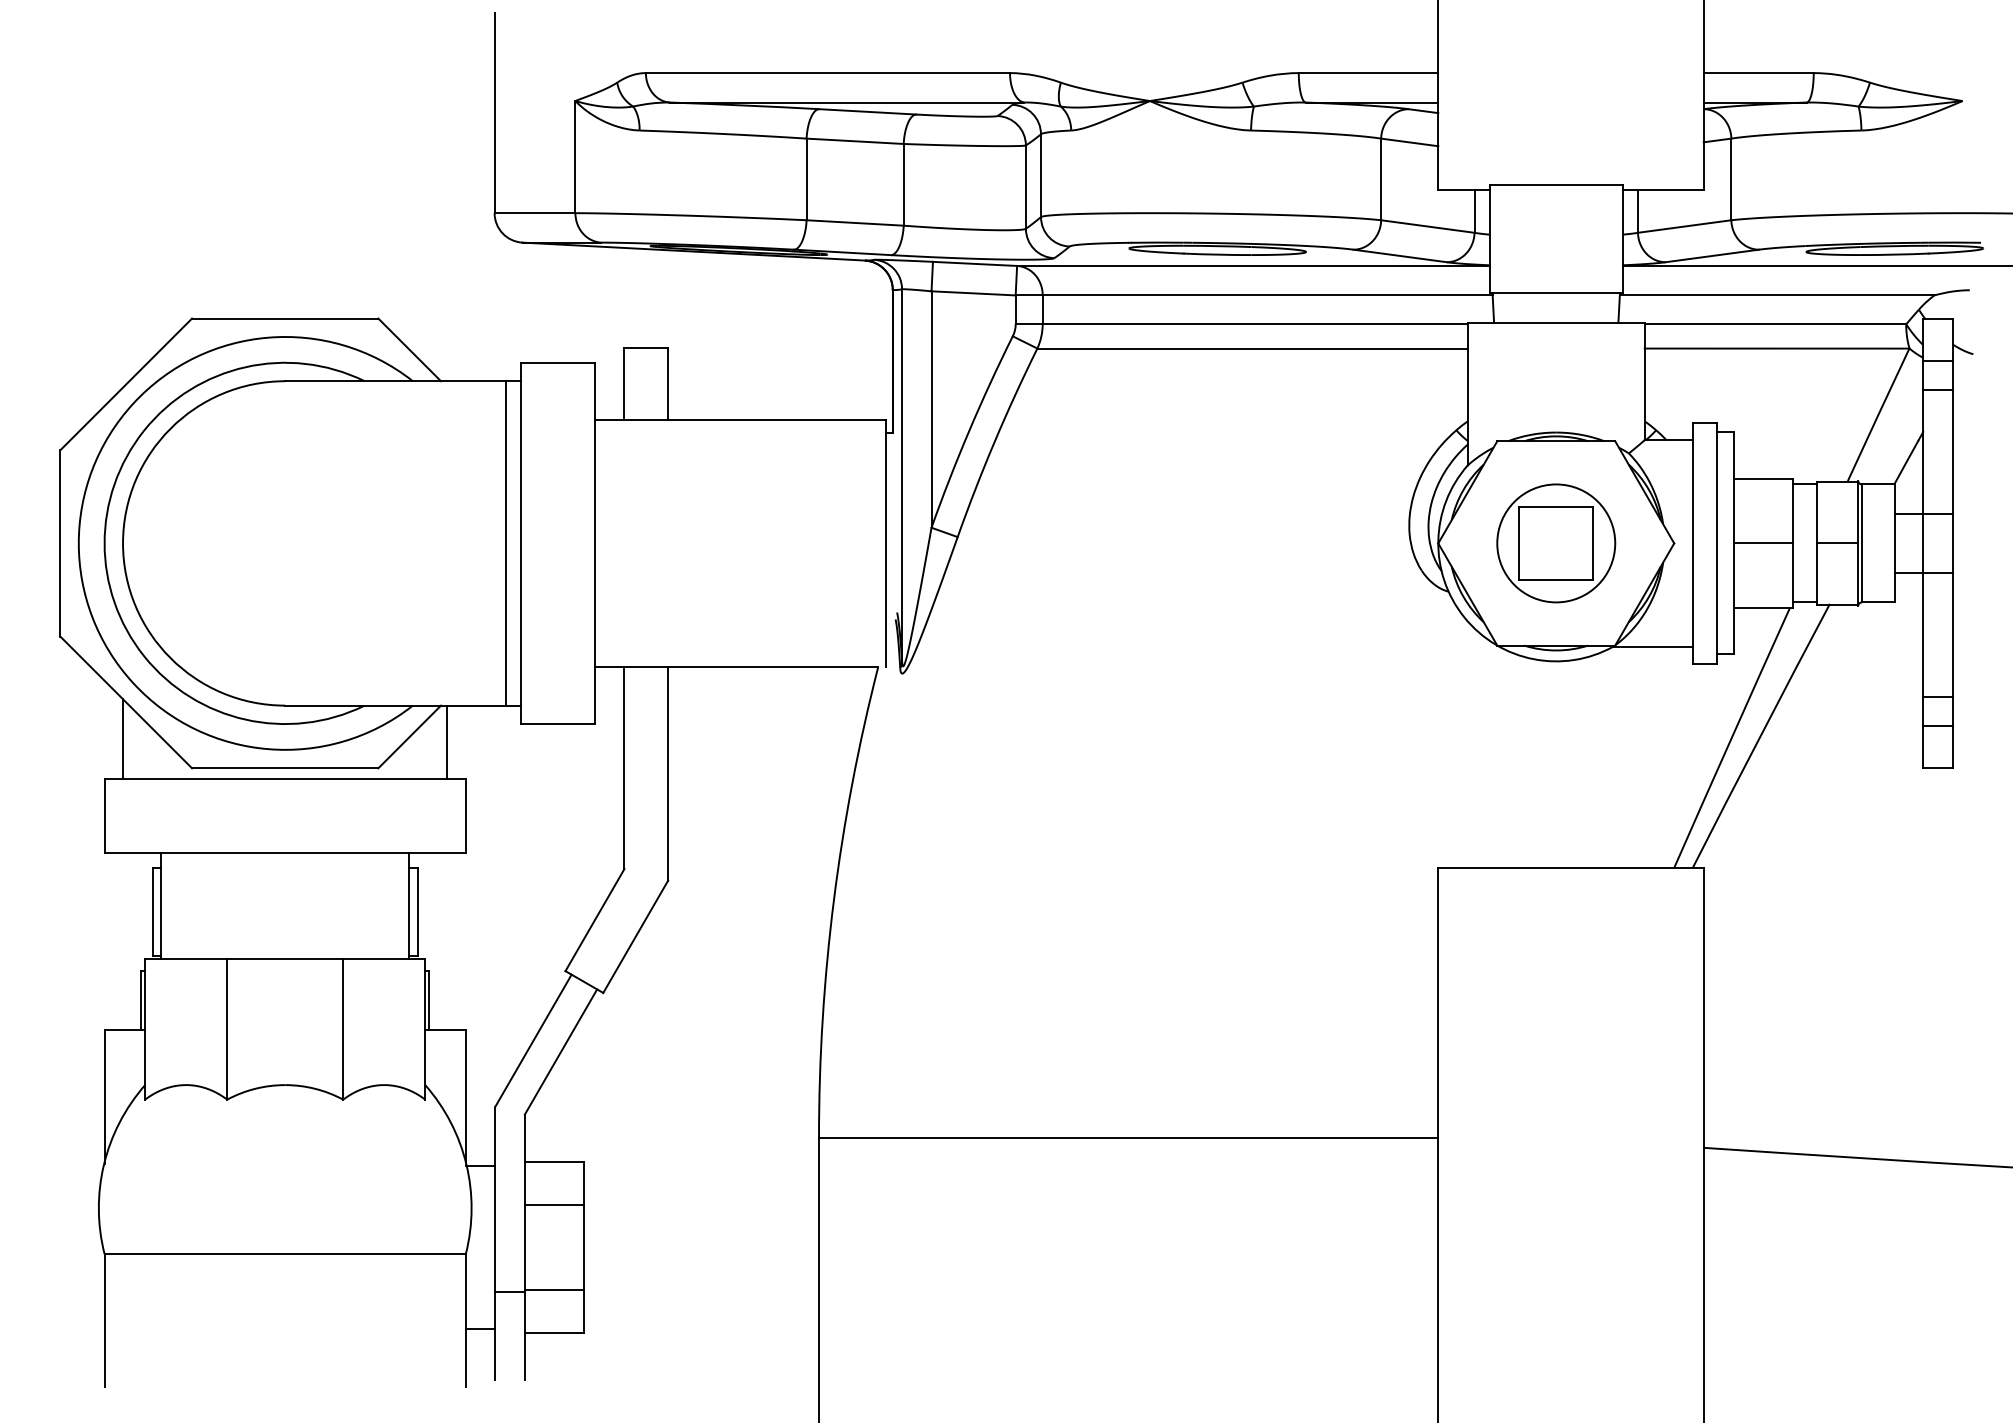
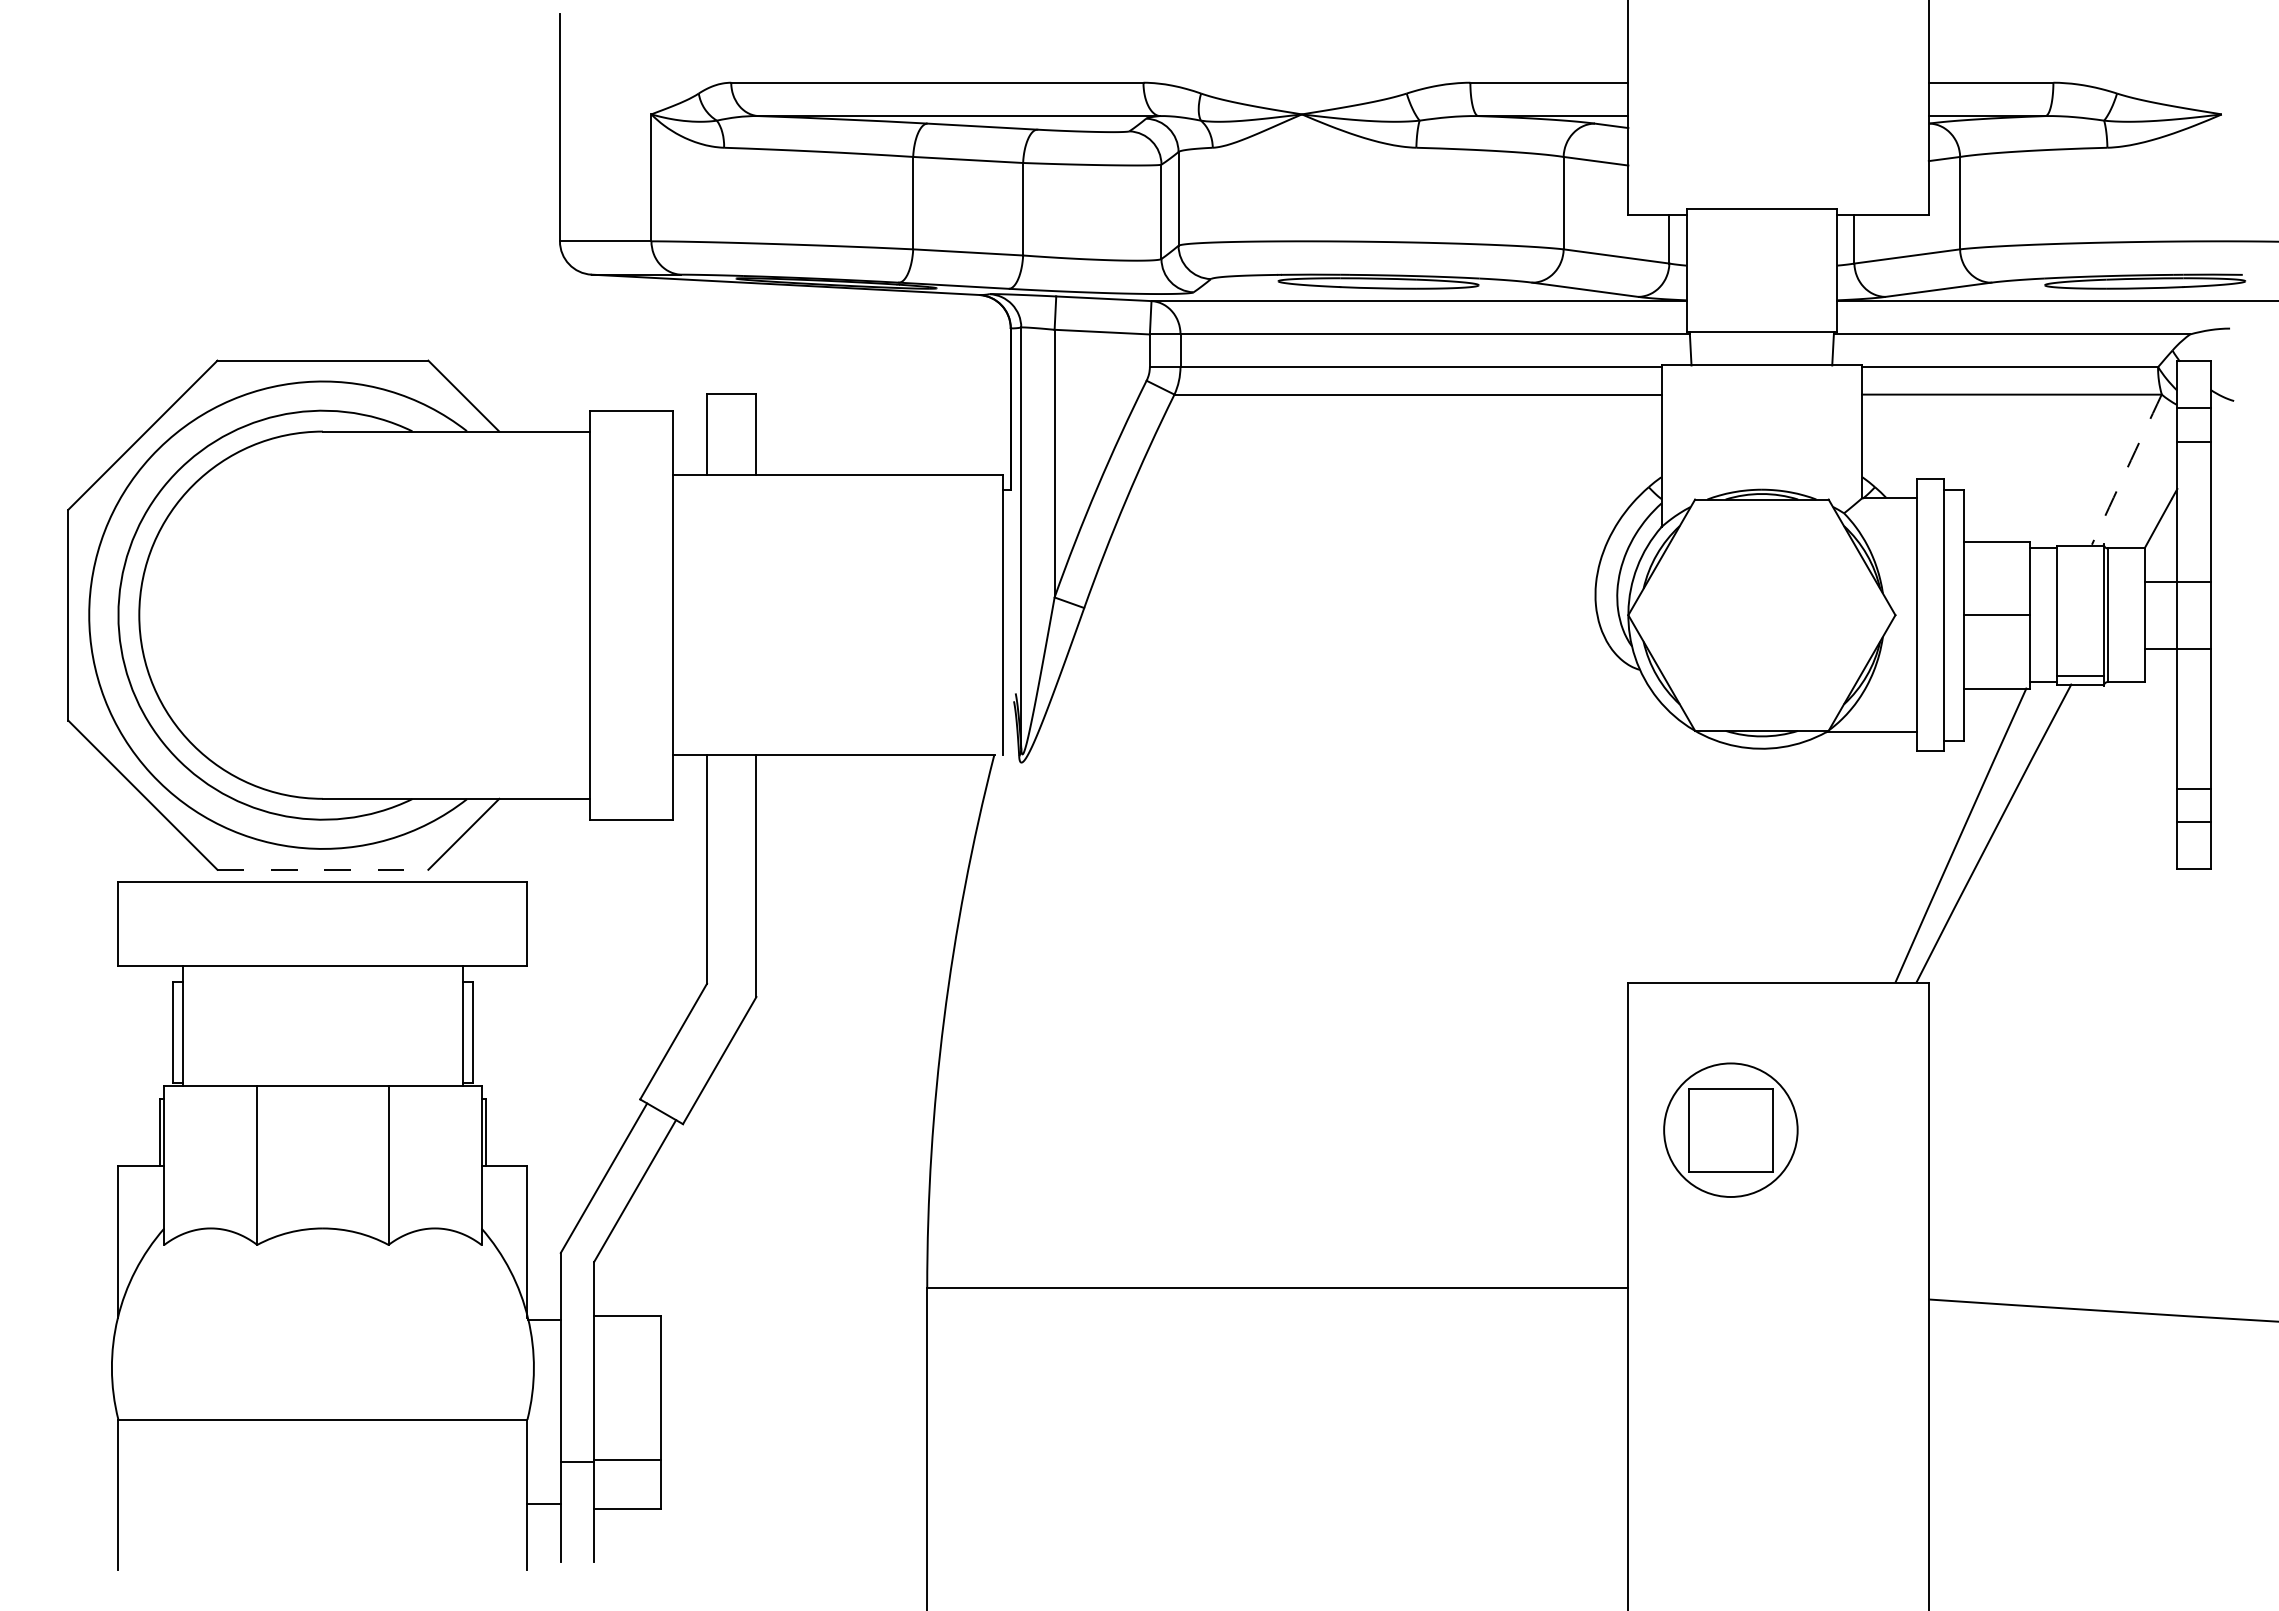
arc: (1878, 414) -> (2126, 469), solid -> dashed
line: (506, 542) -> (573, 614), removed
part: (1555, 542) -> (1730, 1129), moved
line: (1837, 543) -> (2080, 676), moved
line: (123, 738) -> (139, 836), removed
line: (447, 742) -> (506, 840), removed
line: (285, 768) -> (323, 869), solid -> dashed
line: (554, 1205) -> (627, 1364), removed

